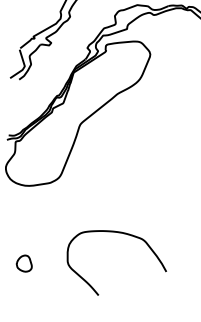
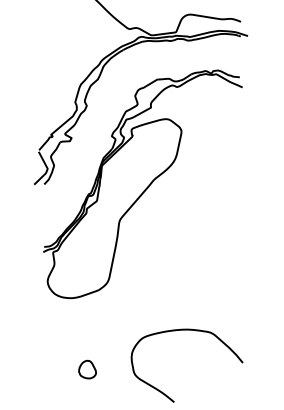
part: (24, 263) -> (87, 369), moved

